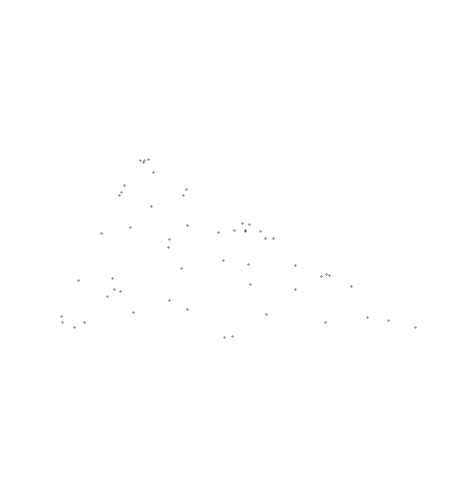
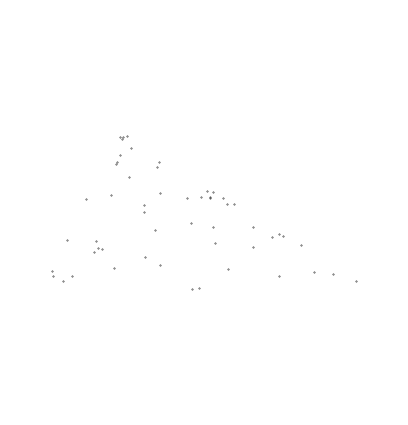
part: (121, 189) -> (118, 159), moved
part: (324, 274) -> (278, 235), size x1.6
part: (113, 287) -> (97, 246), size x0.7

